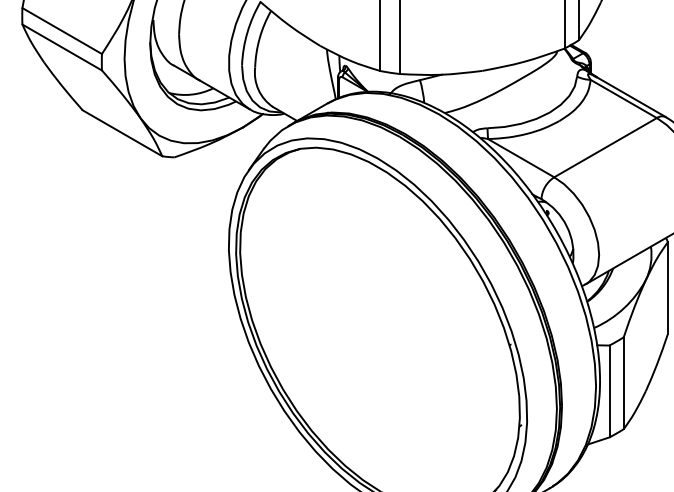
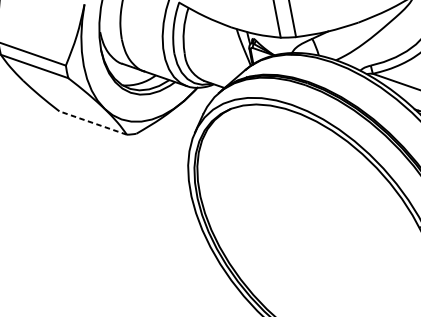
line: (122, 133) -> (93, 123), solid -> dashed

